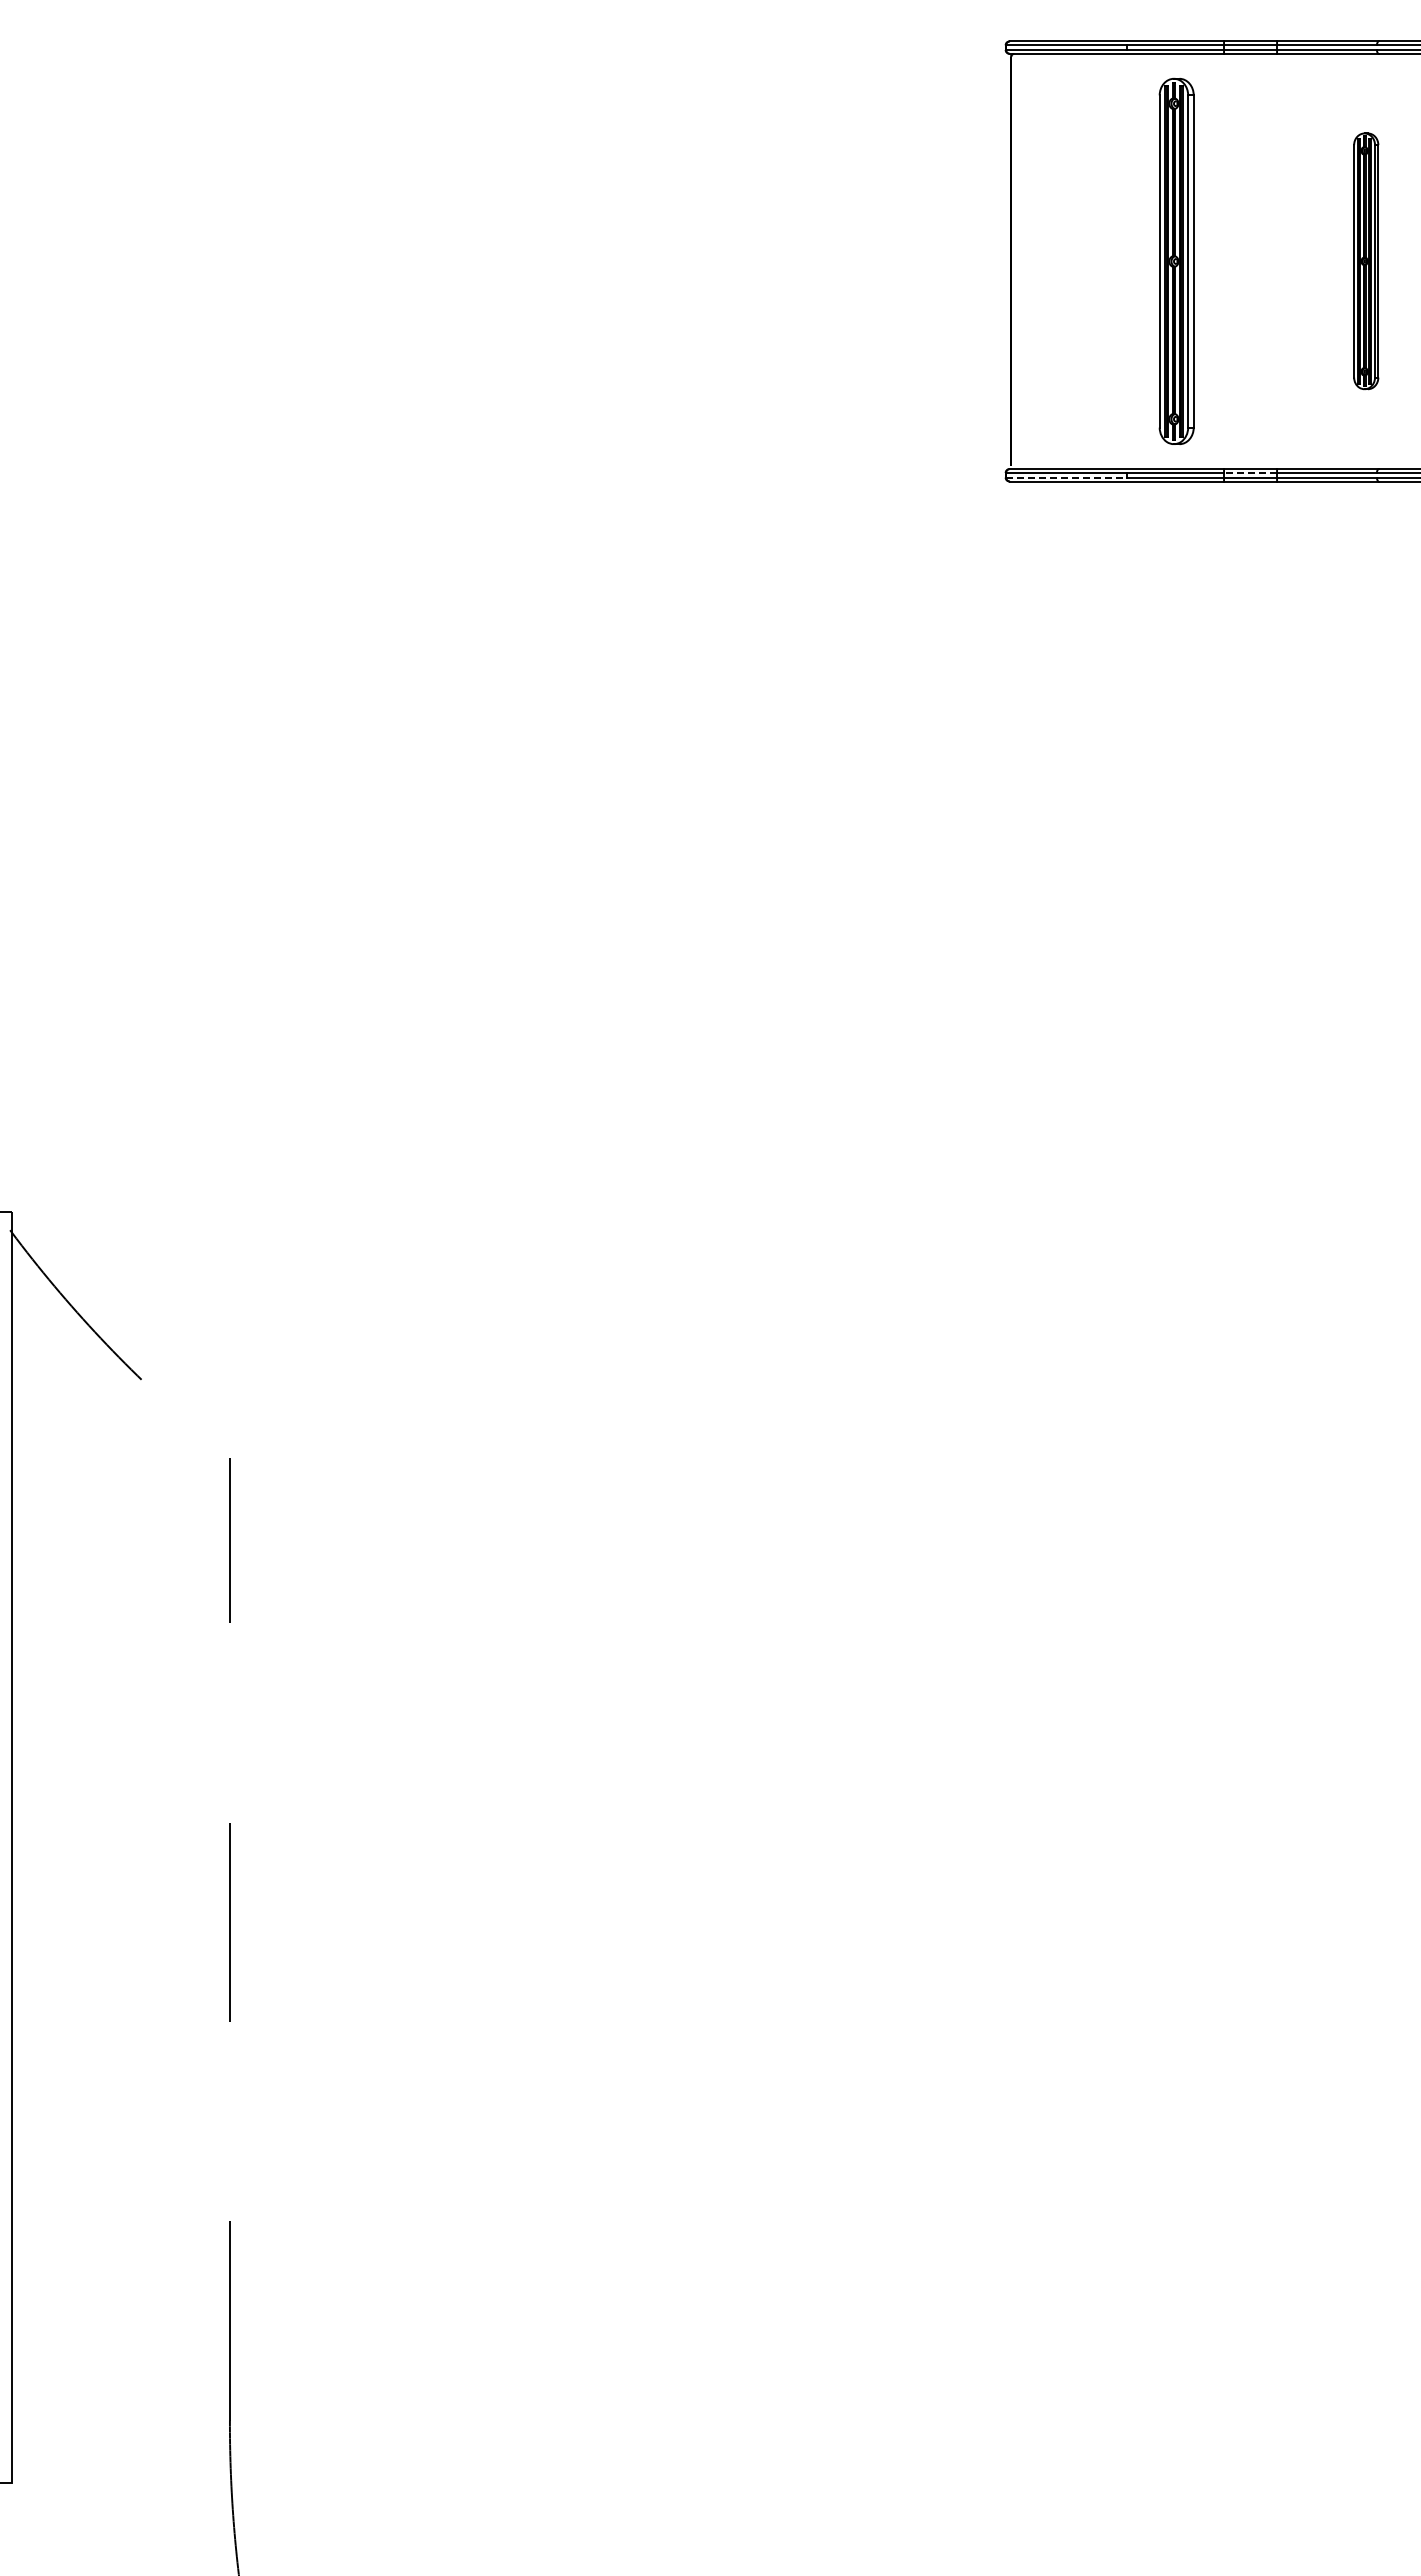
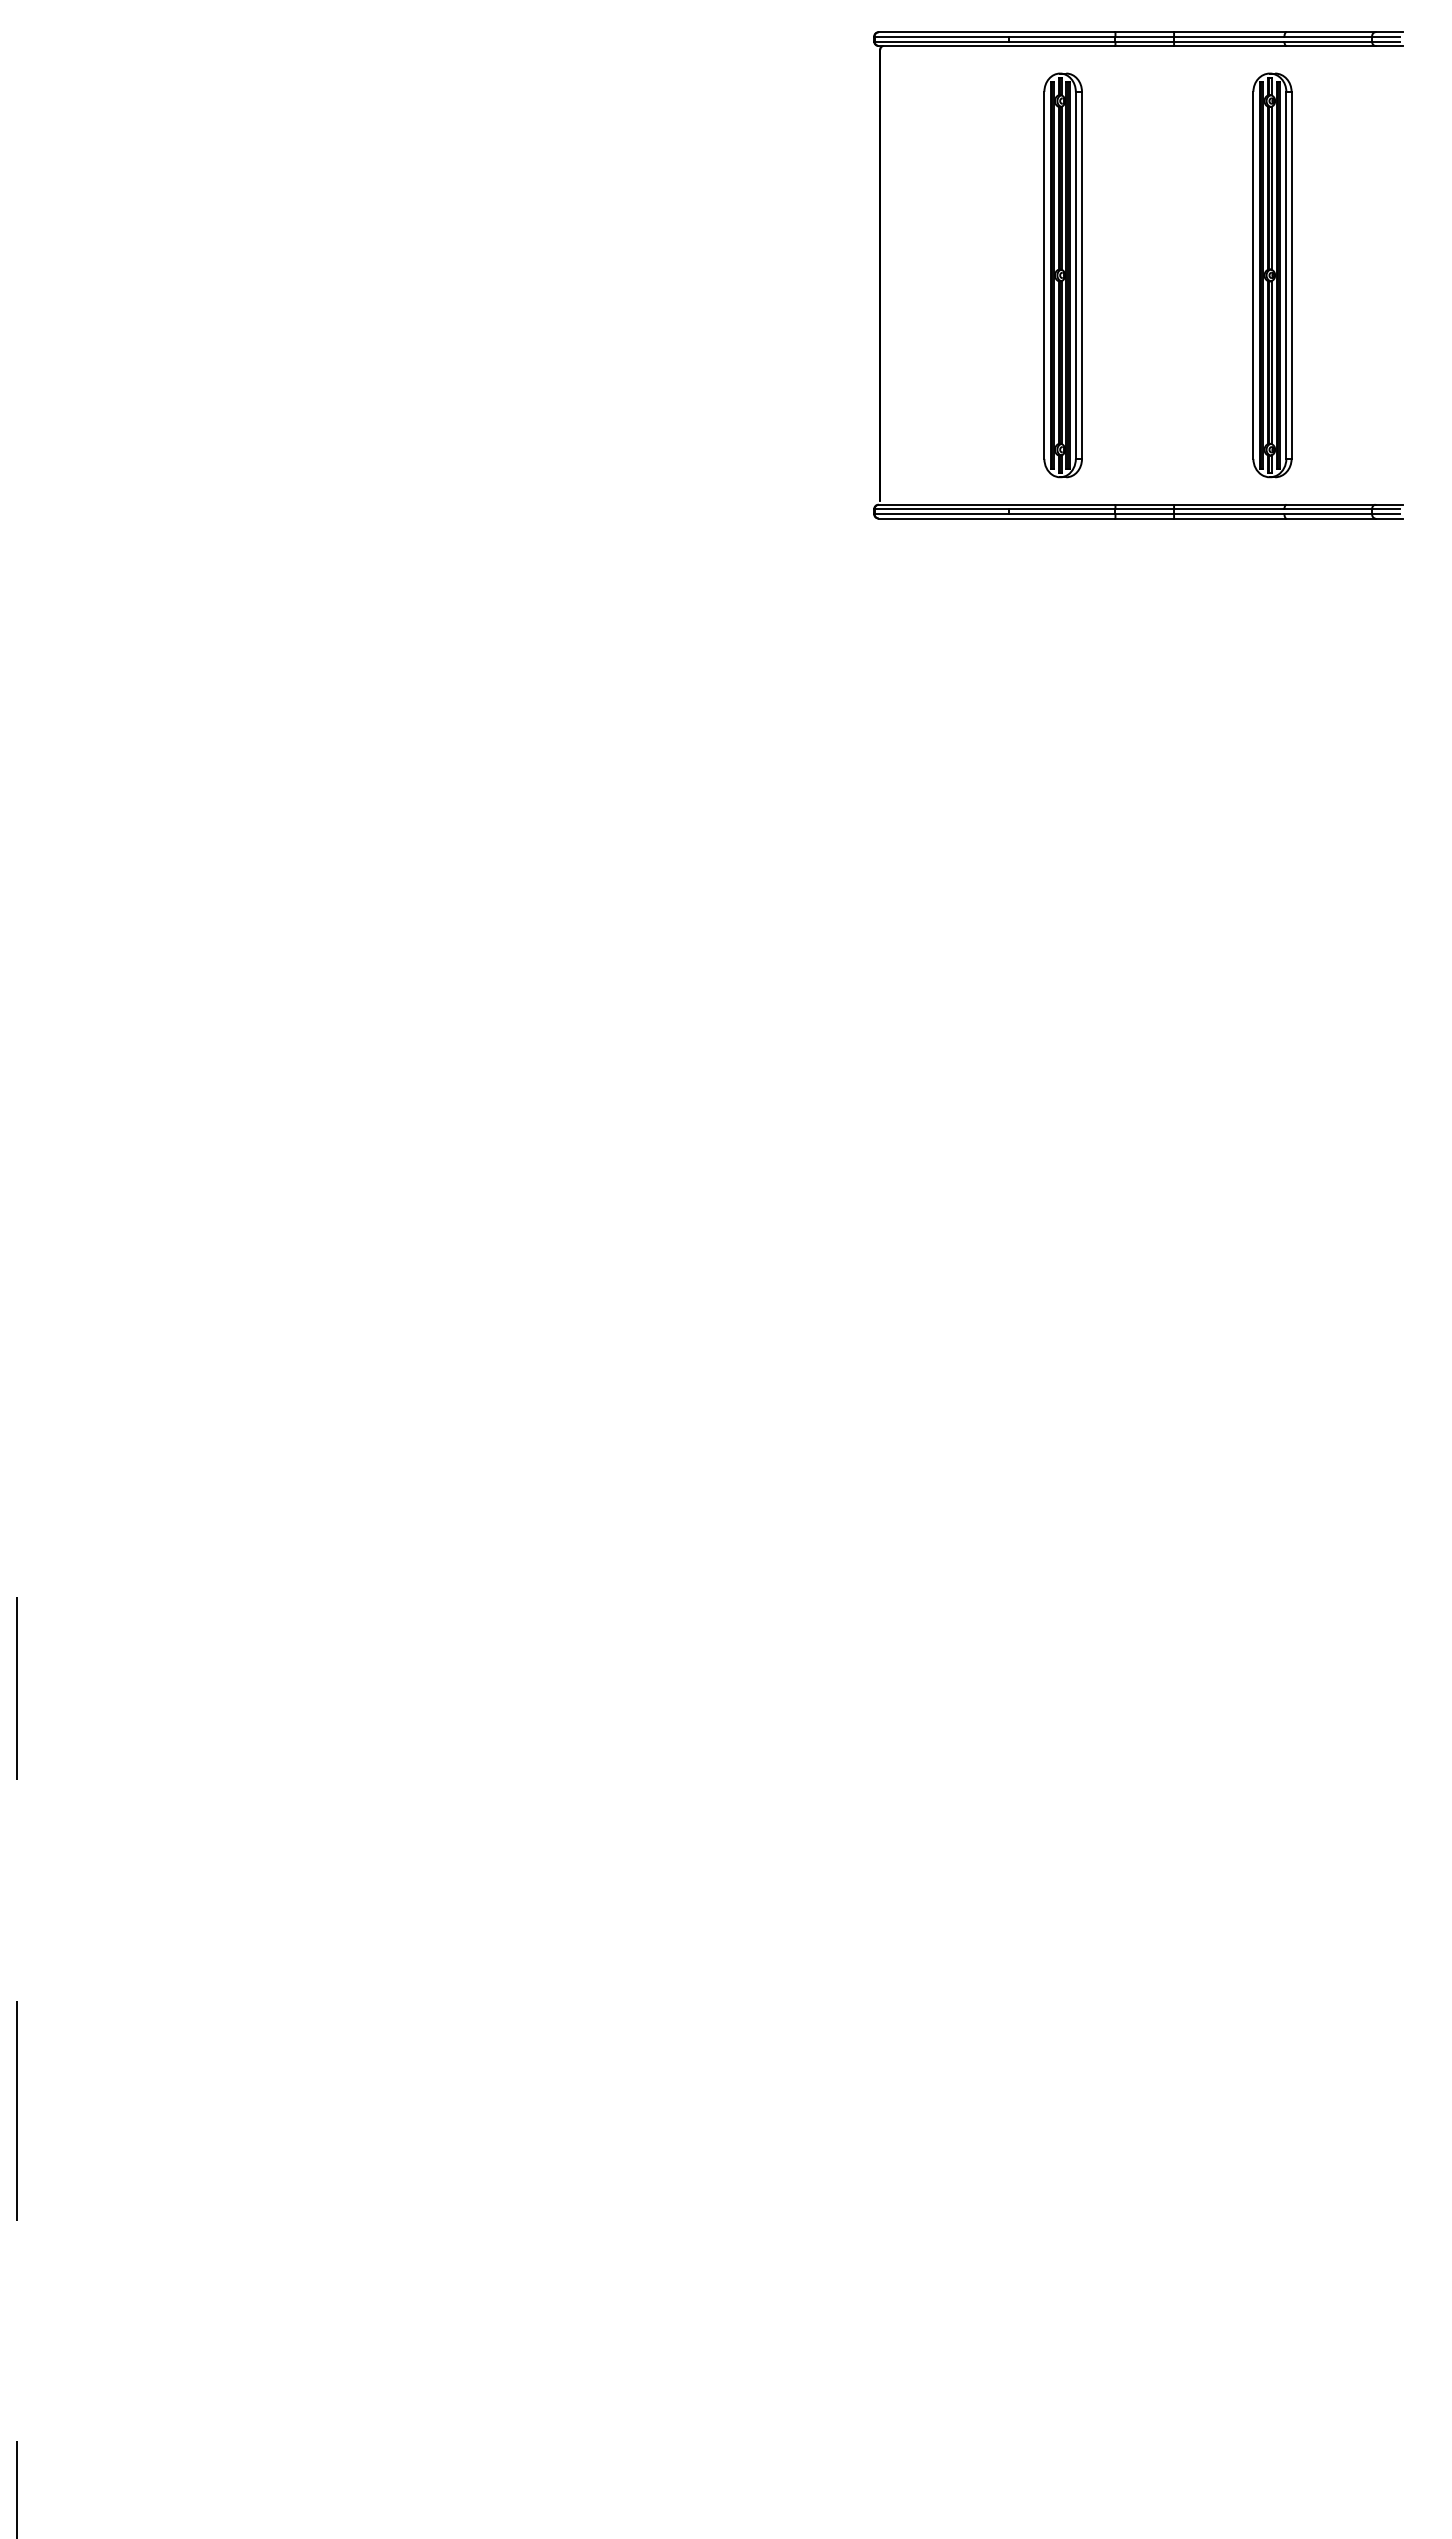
part: (1366, 260) -> (1272, 274), size x1.43
line: (1250, 473) -> (1144, 509), dashed -> solid
line: (1066, 477) -> (941, 514), dashed -> solid

